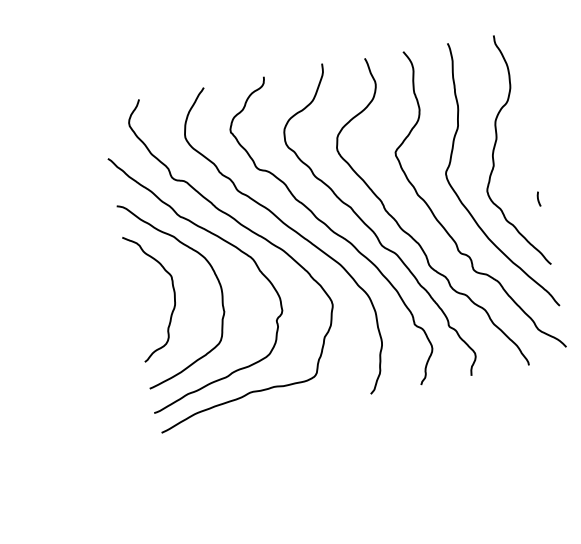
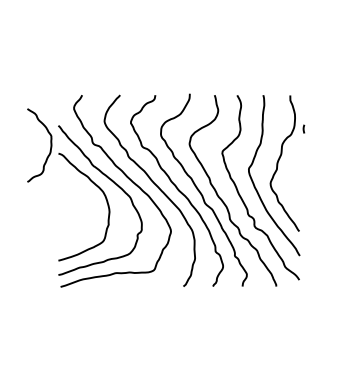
curve: (537, 198) -> (303, 128), moved
curve: (172, 292) -> (50, 145), moved

